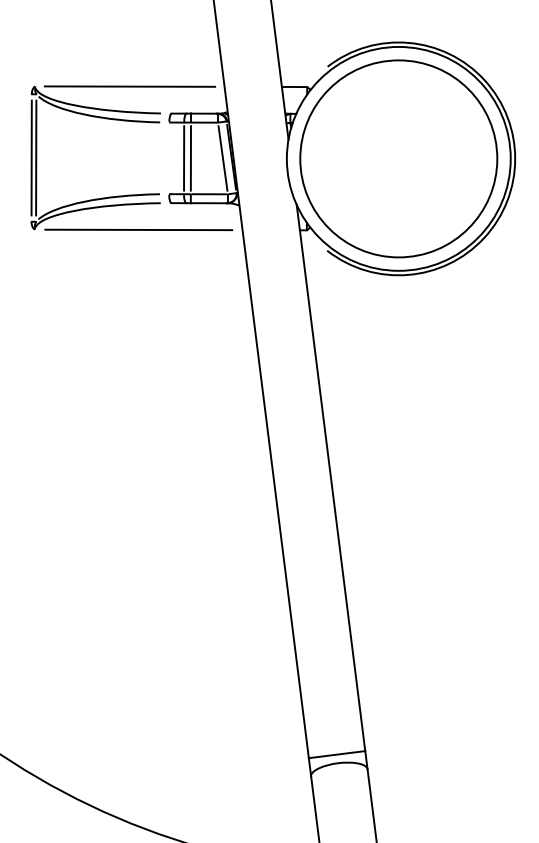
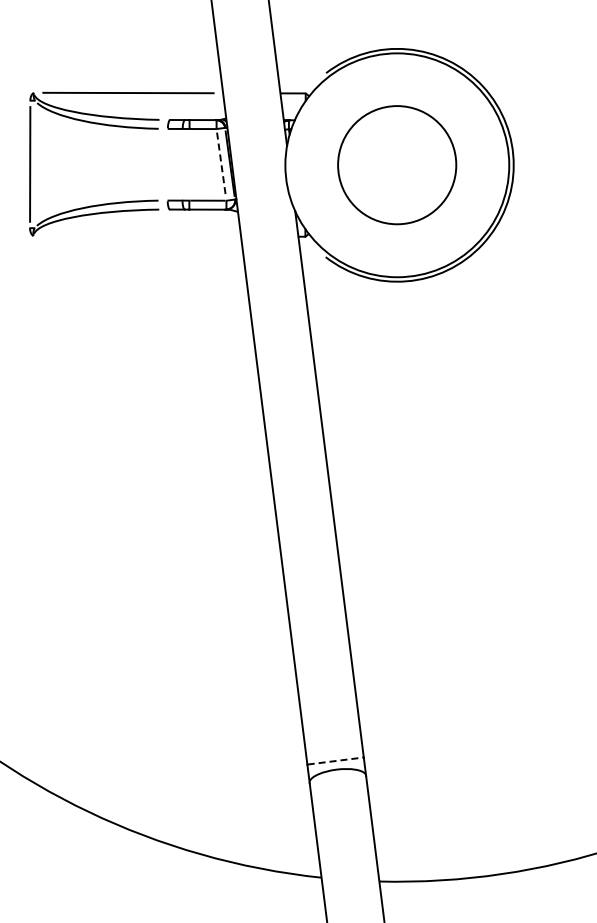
line: (35, 158) -> (34, 164), removed
line: (183, 158) -> (182, 164), removed
line: (190, 158) -> (189, 164), removed
line: (222, 158) -> (221, 164), solid -> dashed
circle: (397, 158) -> (396, 164), size x0.6
line: (137, 230) -> (136, 236), removed
line: (337, 754) -> (336, 760), solid -> dashed

